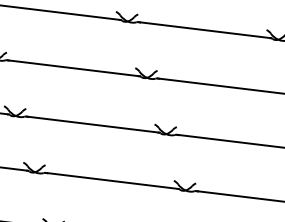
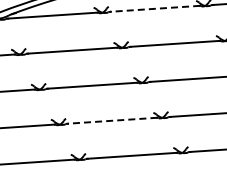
line: (204, 29) -> (154, 8), solid -> dashed
line: (111, 180) -> (111, 120), solid -> dashed

